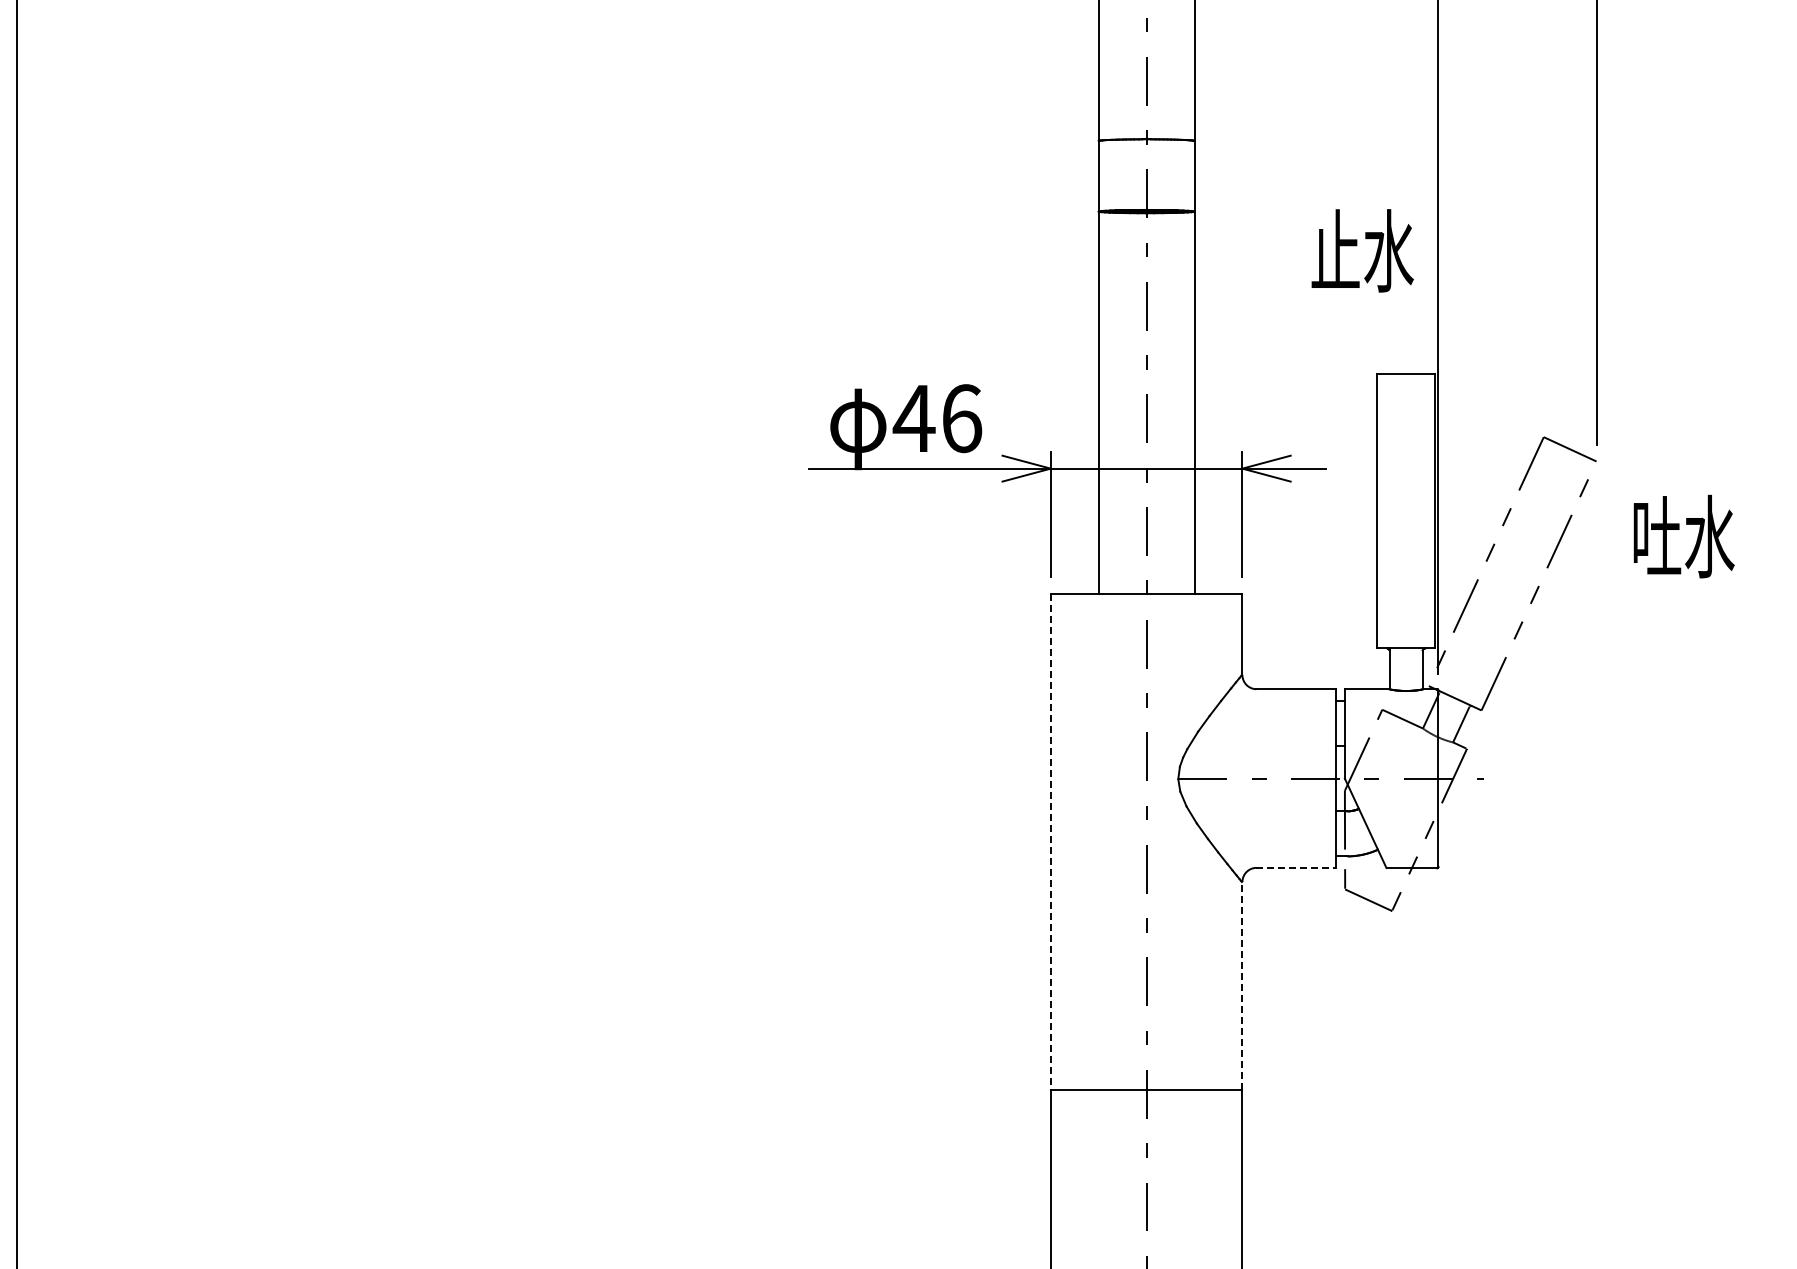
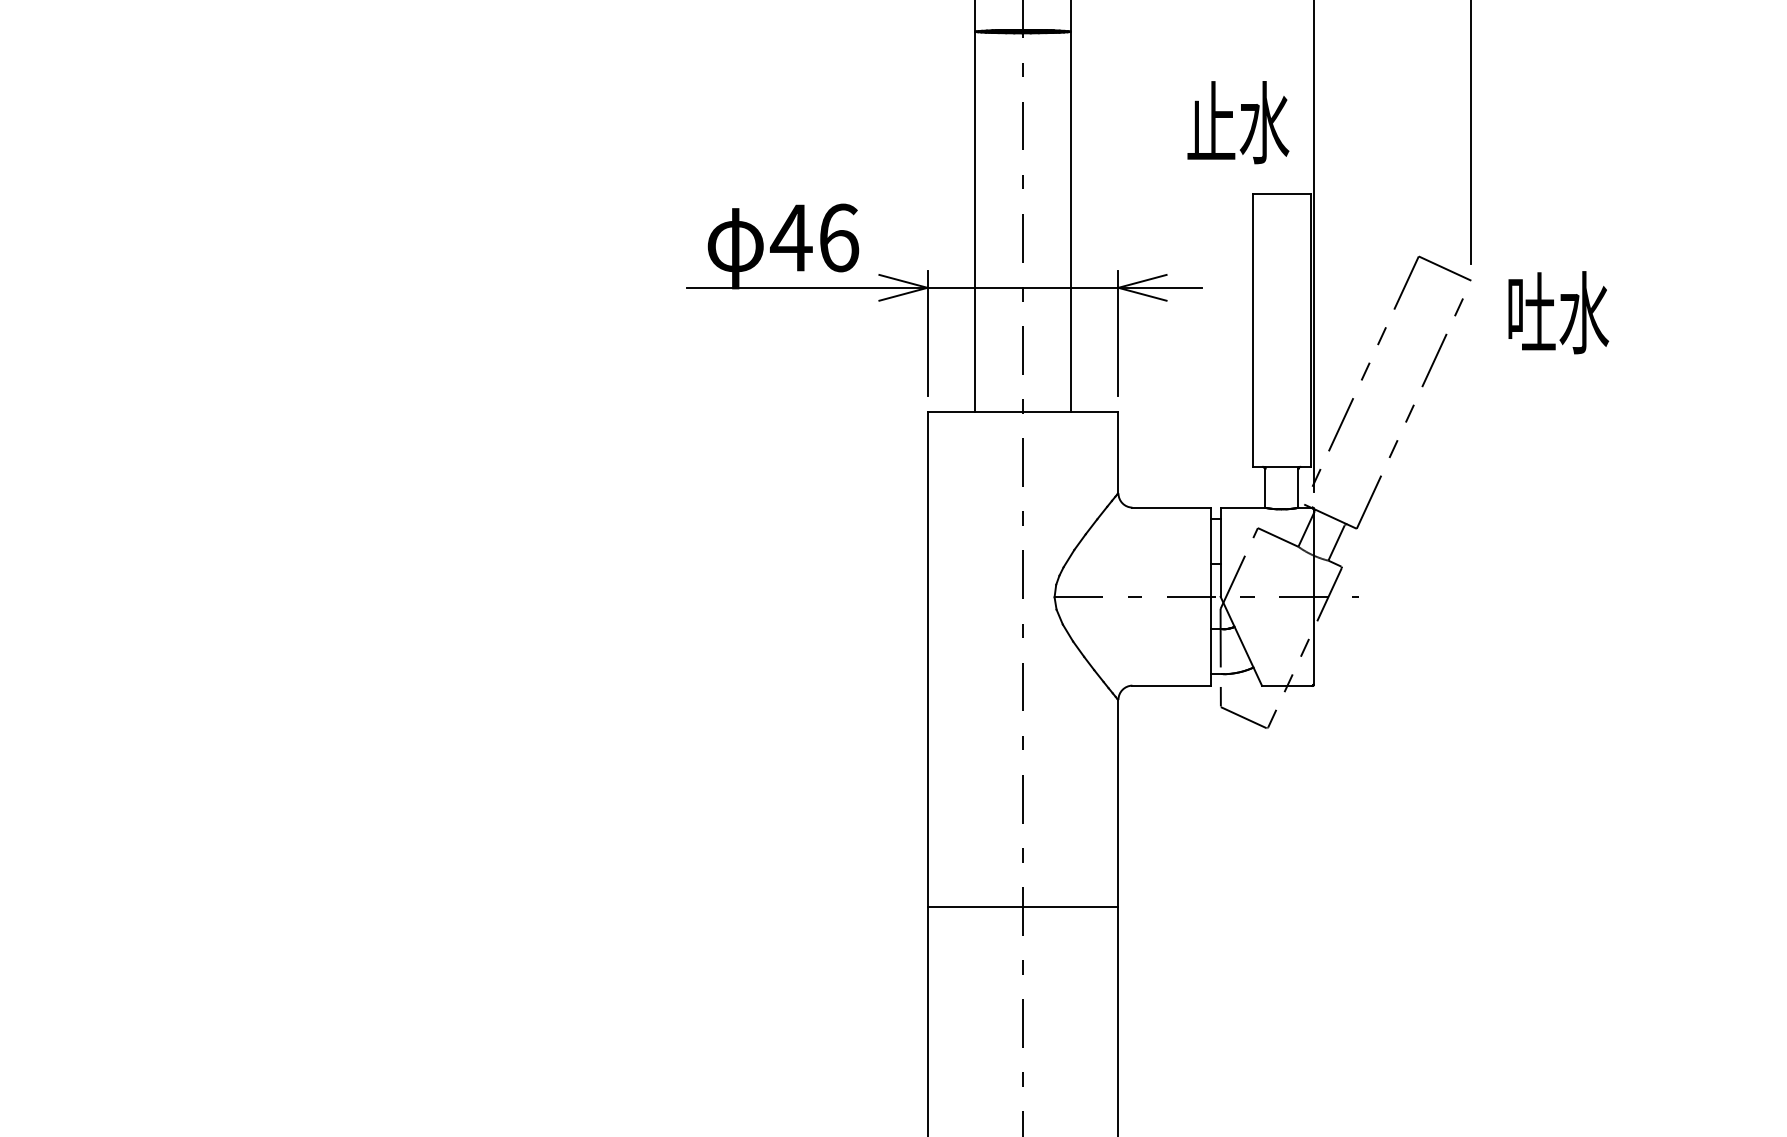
text: (1362, 250) -> (1238, 122), moved
text: (1683, 536) -> (1558, 312), moved
line: (1050, 842) -> (927, 660), dashed -> solid
line: (1296, 867) -> (1172, 685), dashed -> solid
line: (1242, 985) -> (1118, 802), dashed -> solid

